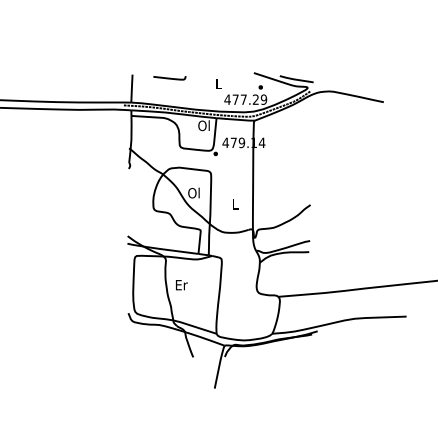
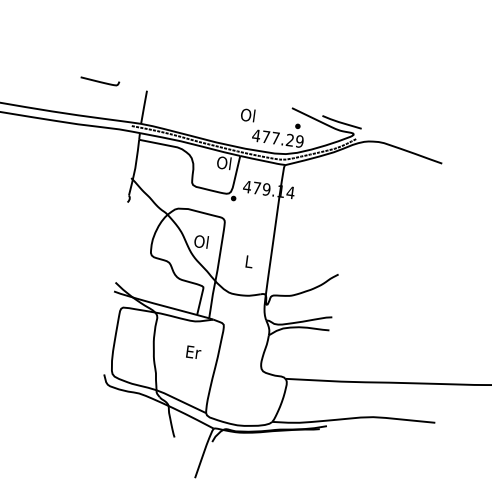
curve: (169, 78) -> (99, 81), moved
text: (218, 83) -> (248, 114), L -> Ol
text: (181, 285) -> (193, 352), moved

